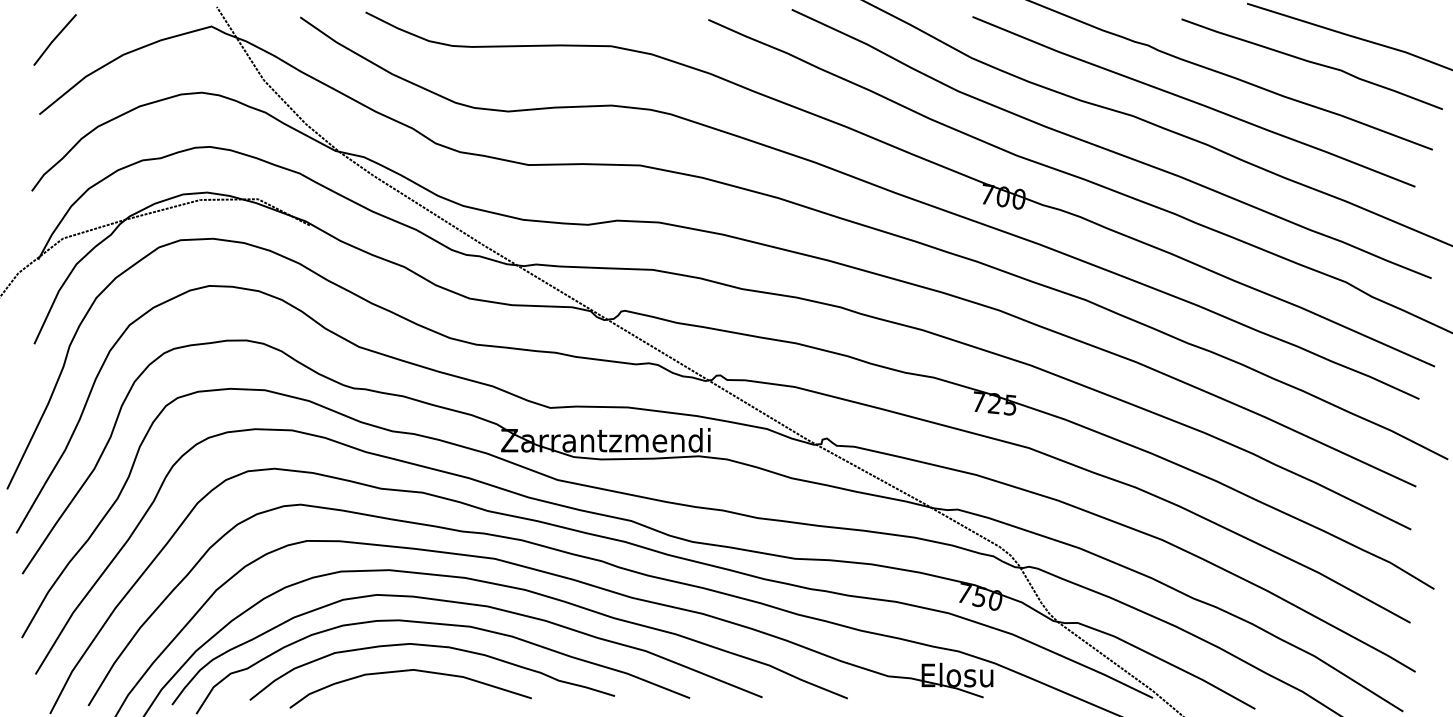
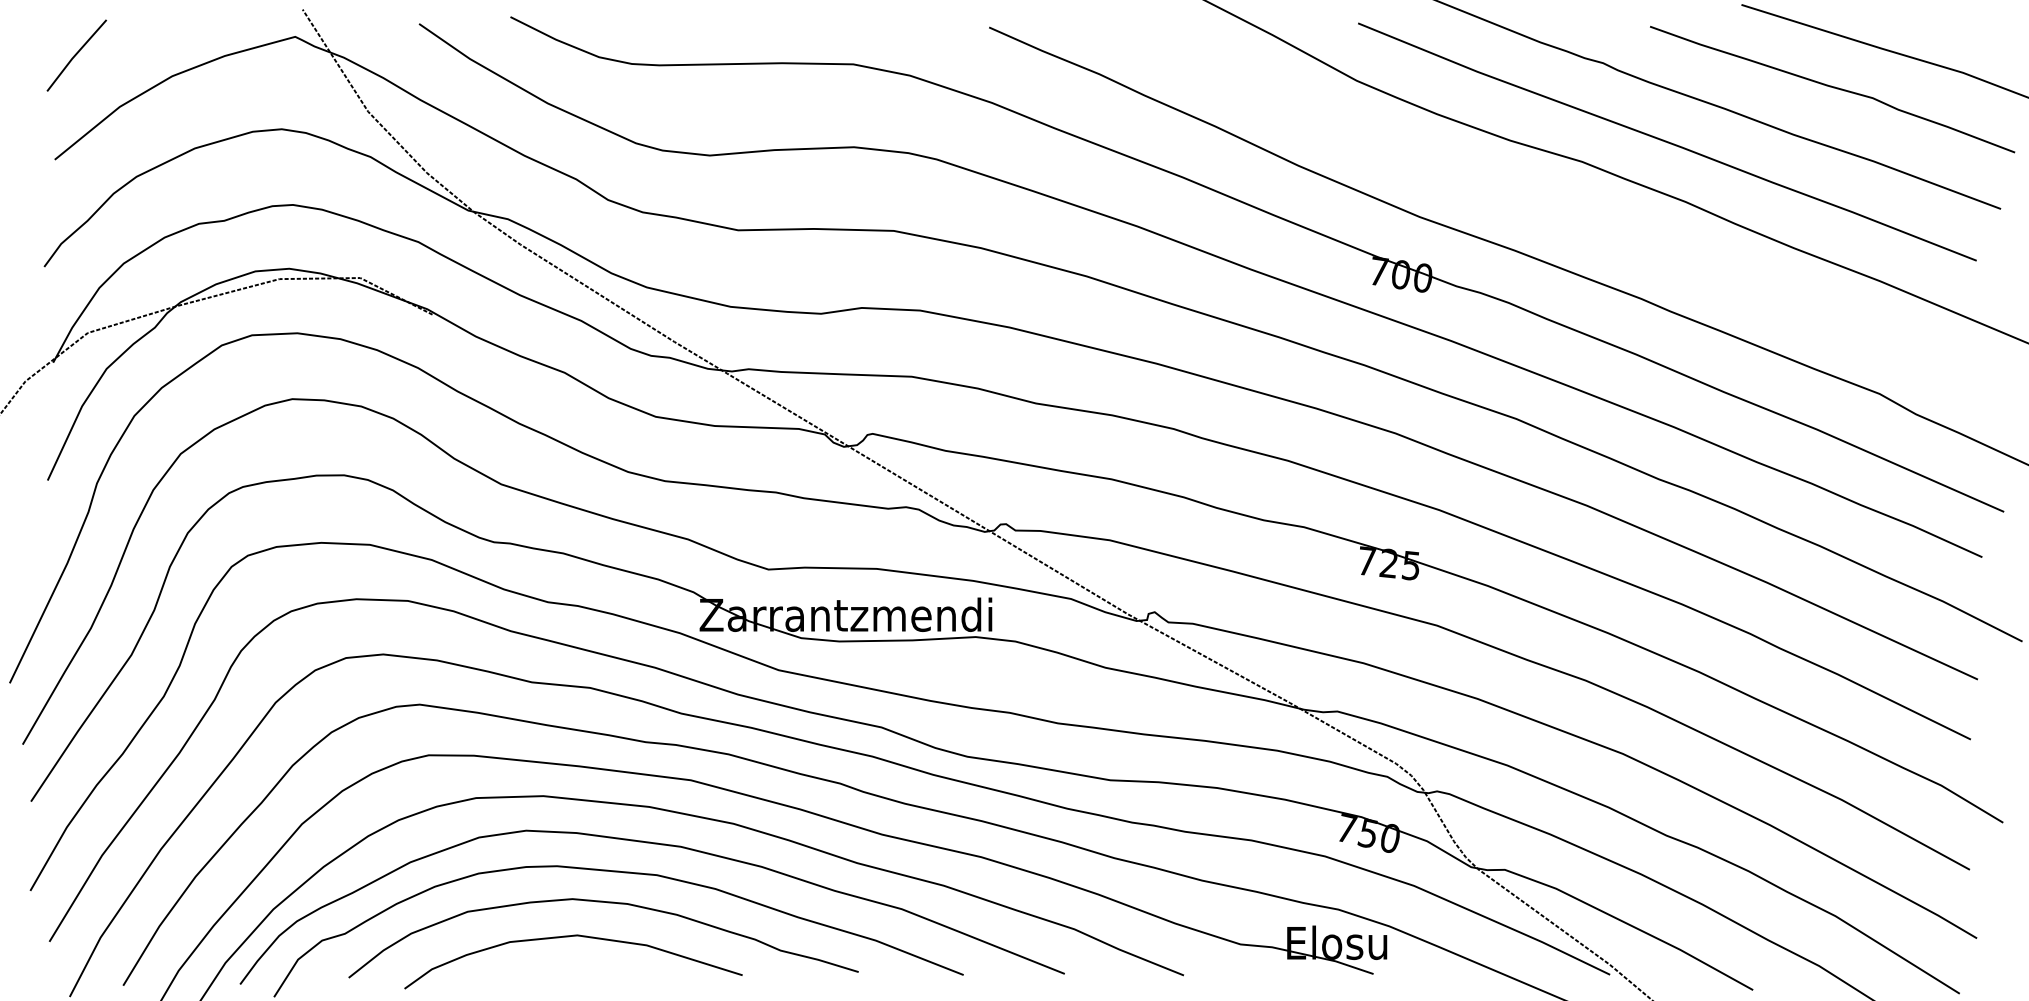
part: (1110, 149) -> (1550, 208), removed

